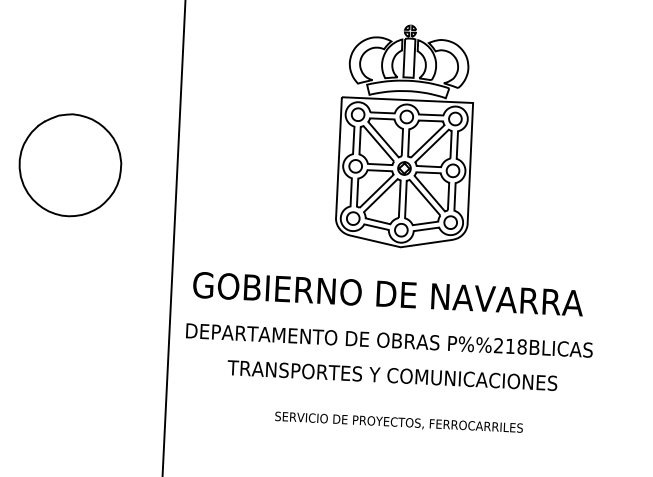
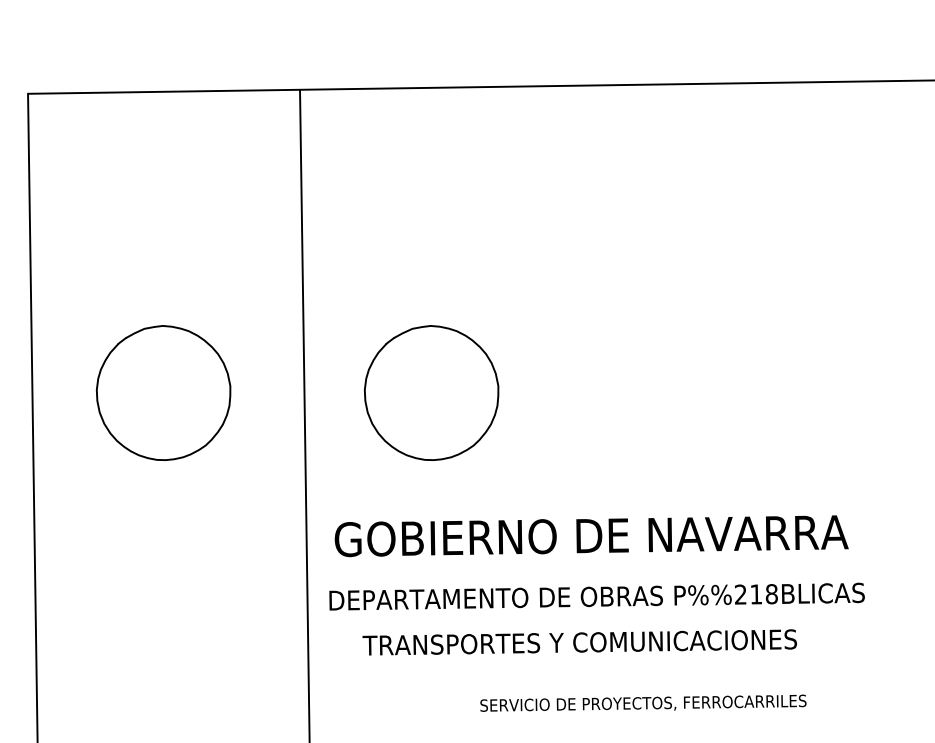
part: (405, 136) -> (601, 327), removed
part: (273, 177) -> (431, 392), added
text: (392, 375) -> (579, 642), moved
text: (399, 421) -> (643, 702), moved

